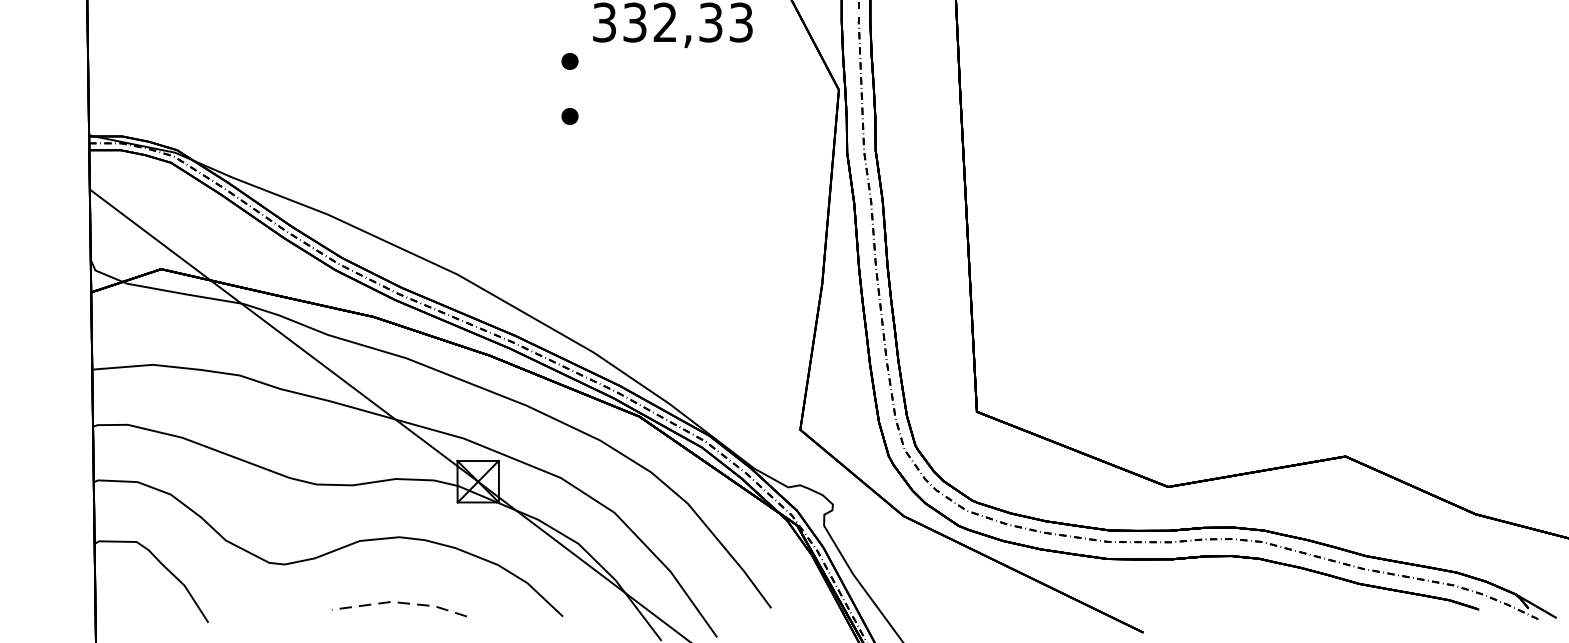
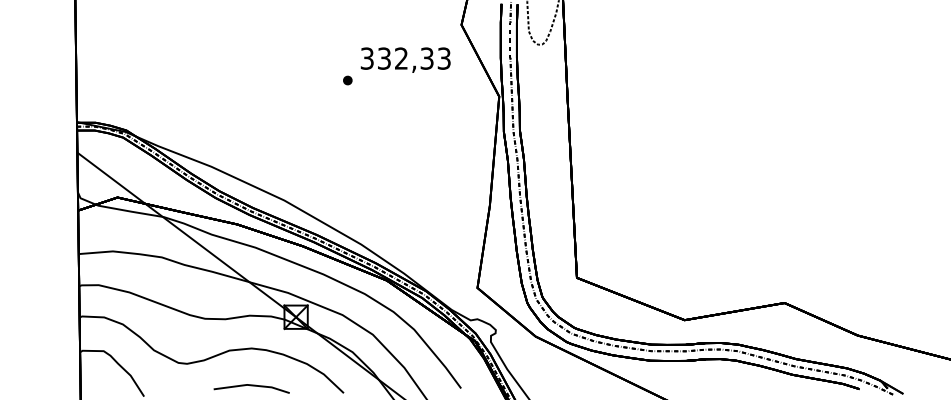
part: (569, 116) -> (347, 111), removed
line: (400, 602) -> (252, 385), dashed -> solid

